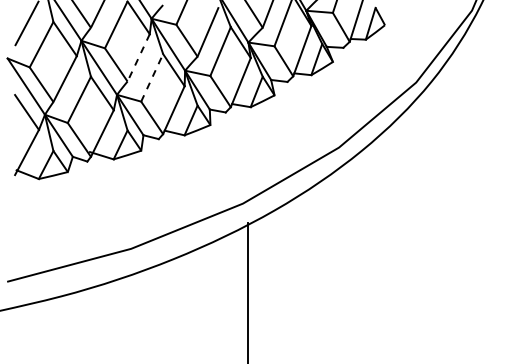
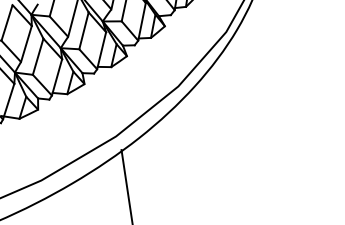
line: (138, 58) -> (26, 44), dashed -> solid
line: (152, 77) -> (38, 56), dashed -> solid

